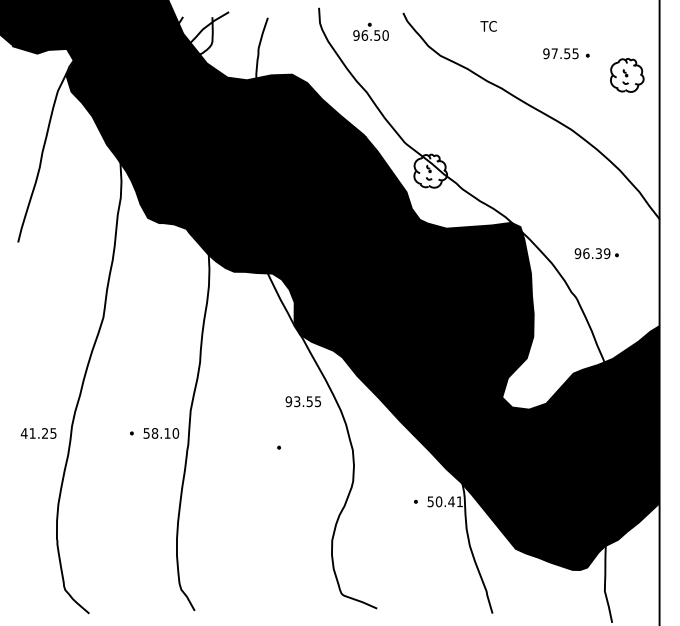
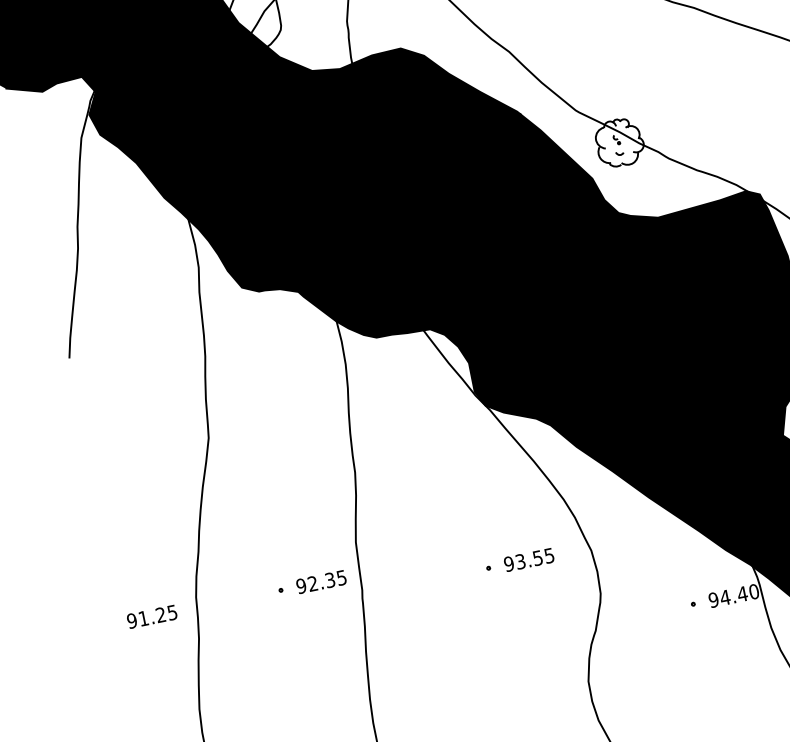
text: (302, 401) -> (527, 559), moved
text: (23, 433) -> (131, 621), 41.25 -> 91.25
text: (161, 433) -> (321, 582), 58.10 -> 92.35
text: (445, 501) -> (734, 595), 50.41 -> 94.40

